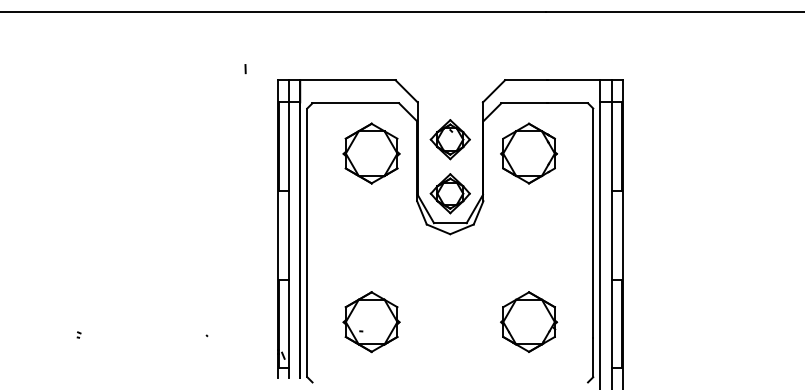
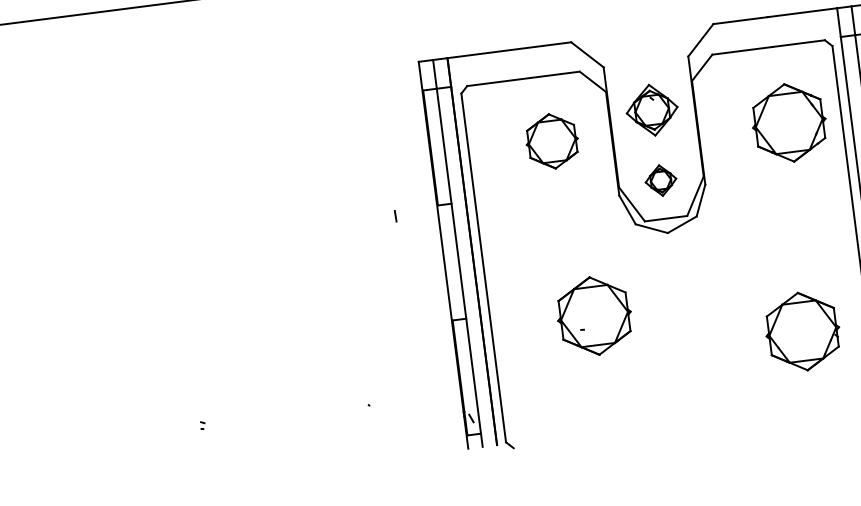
line: (245, 69) -> (395, 216), moved
part: (371, 153) -> (552, 141), size x0.7
part: (528, 153) -> (788, 122), moved
part: (449, 193) -> (660, 180), size x0.6
part: (529, 321) -> (803, 330), moved
part: (371, 322) -> (594, 316), moved

